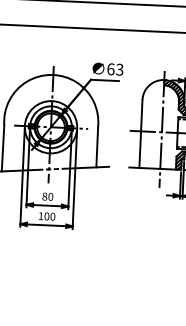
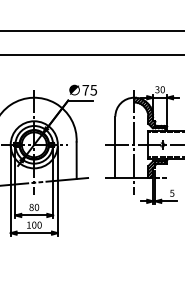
text: (115, 68) -> (89, 89), 63 -> 75

